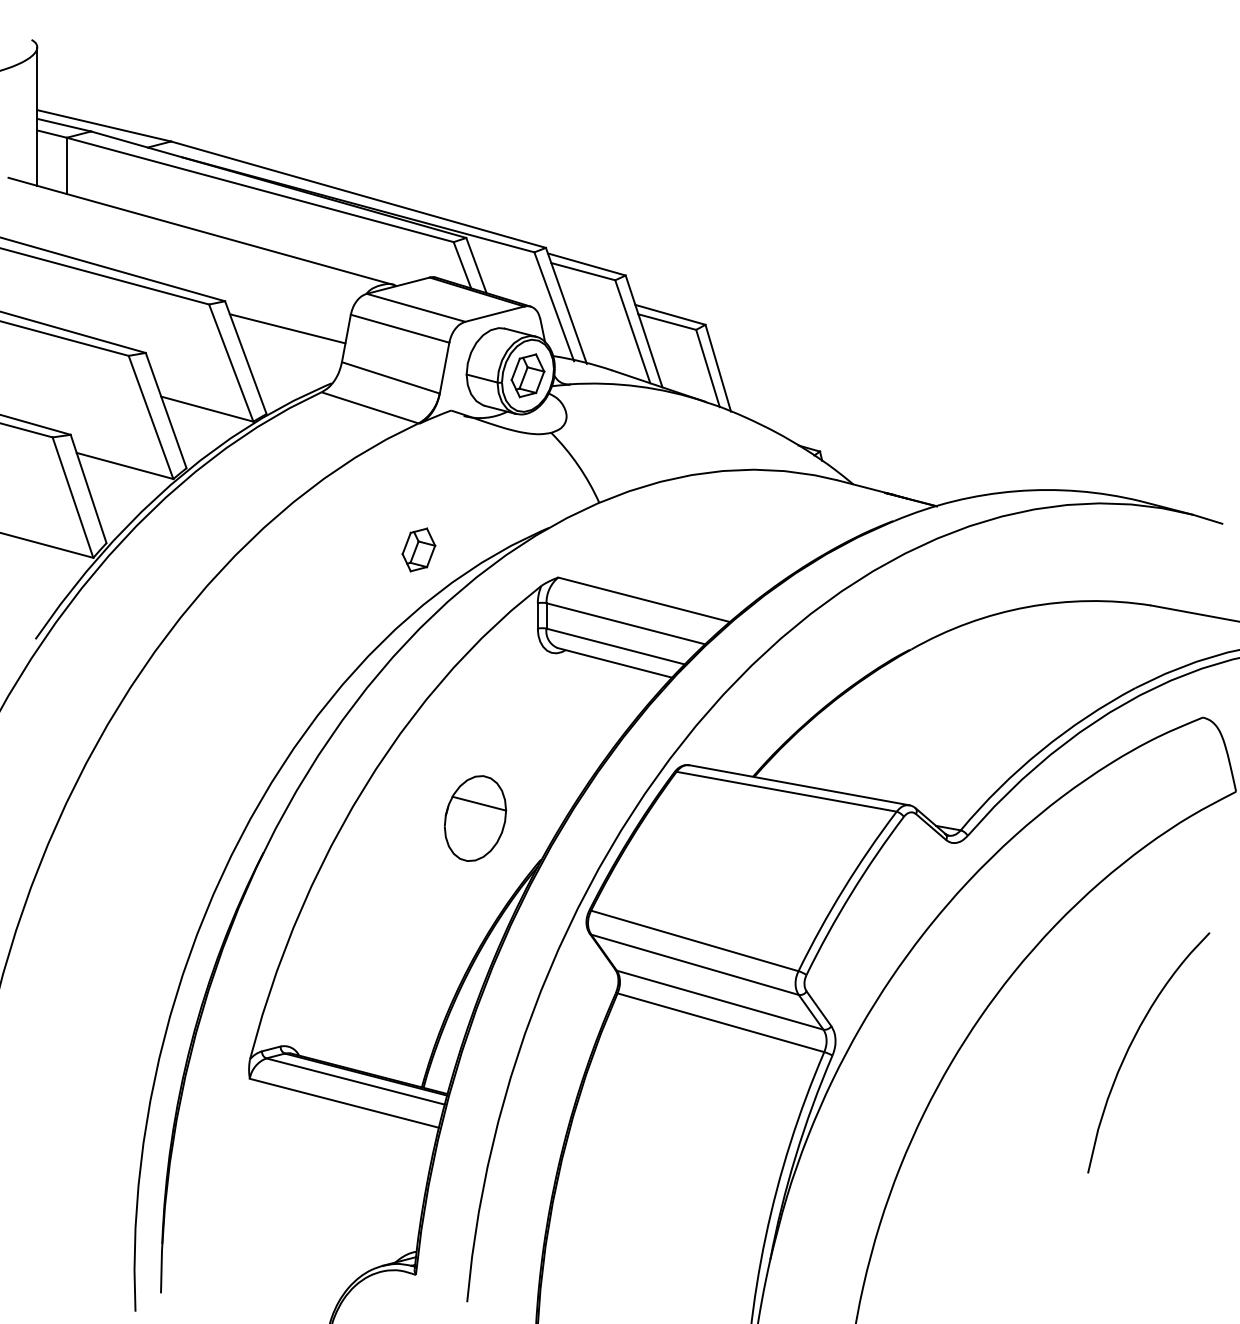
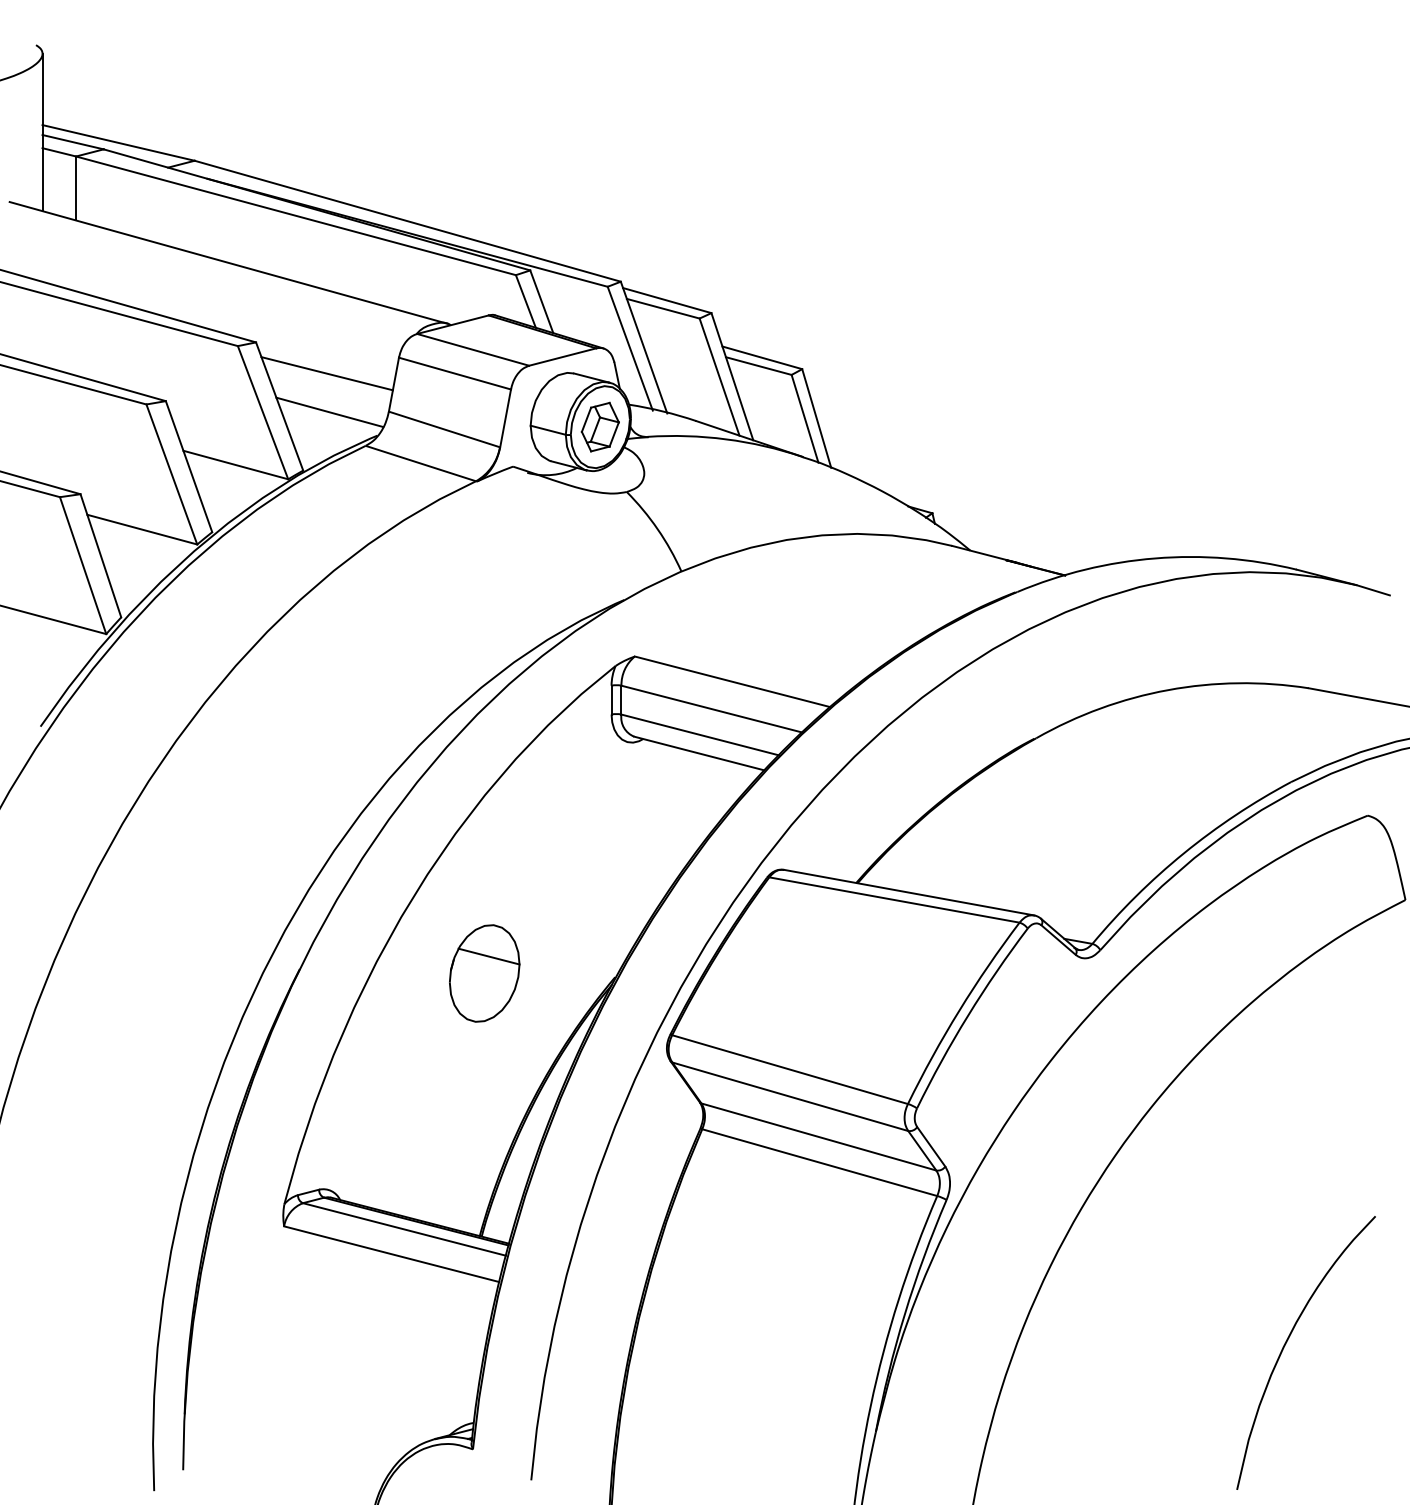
line: (289, 362) -> (329, 412), added
part: (418, 549) -> (475, 624), removed
part: (475, 818) -> (484, 973), moved
curve: (1132, 1043) -> (1287, 1342), moved

